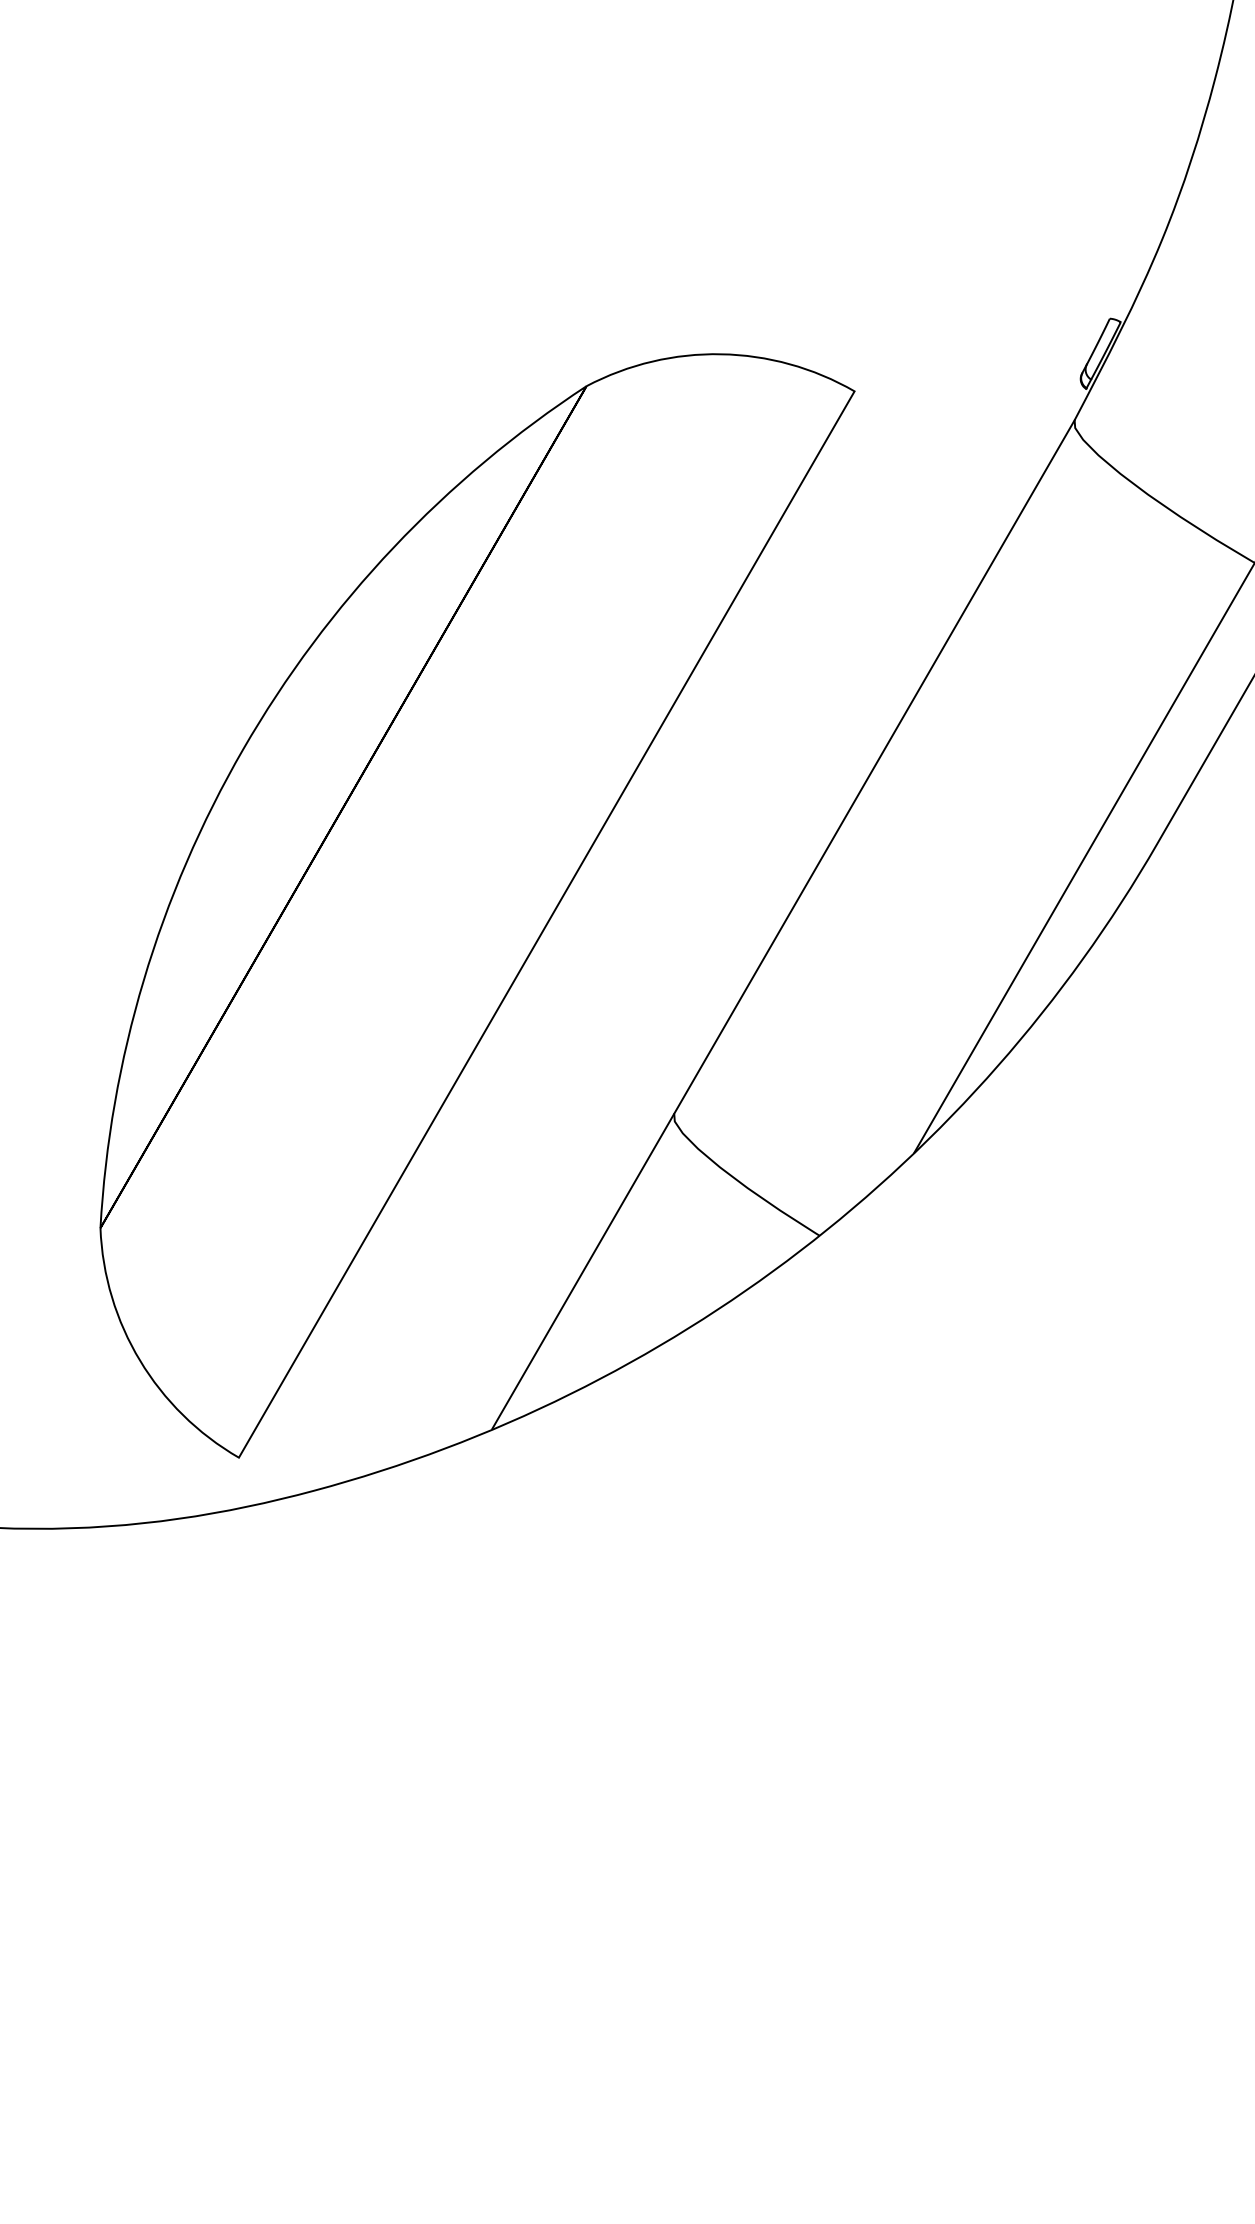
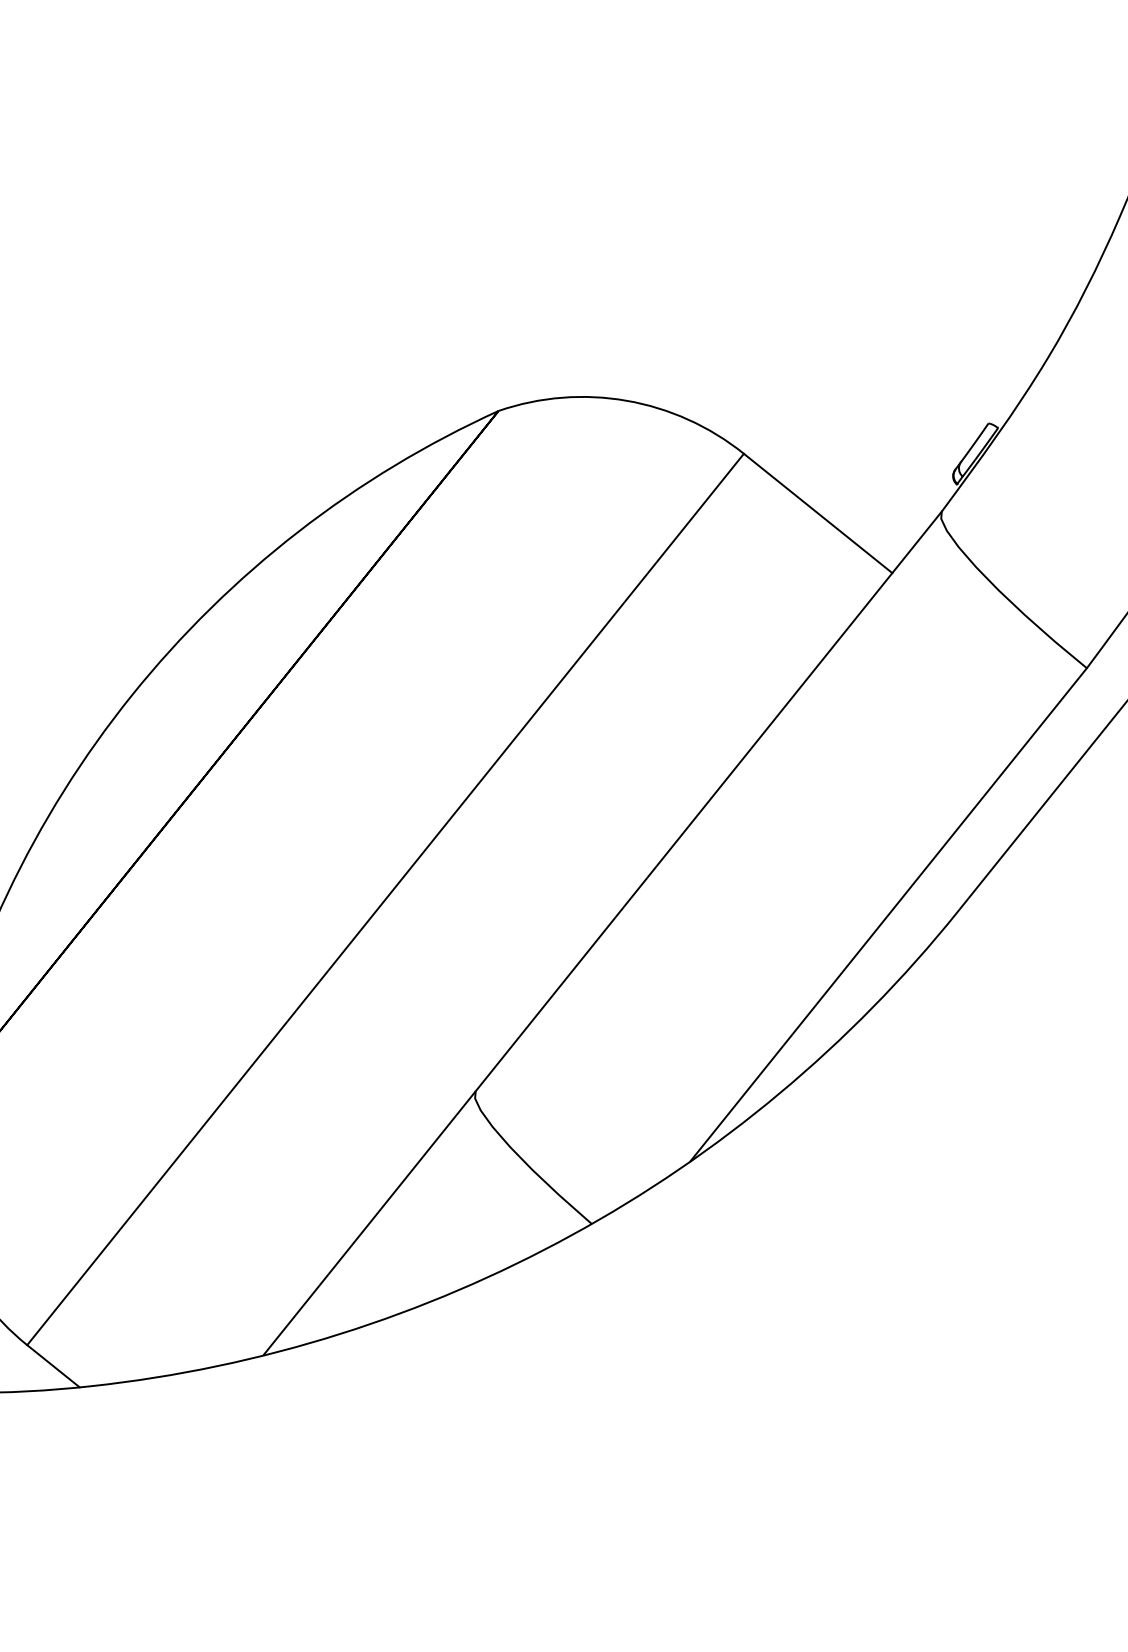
line: (943, 442) -> (818, 513), added
line: (269, 1475) -> (52, 1365), added

